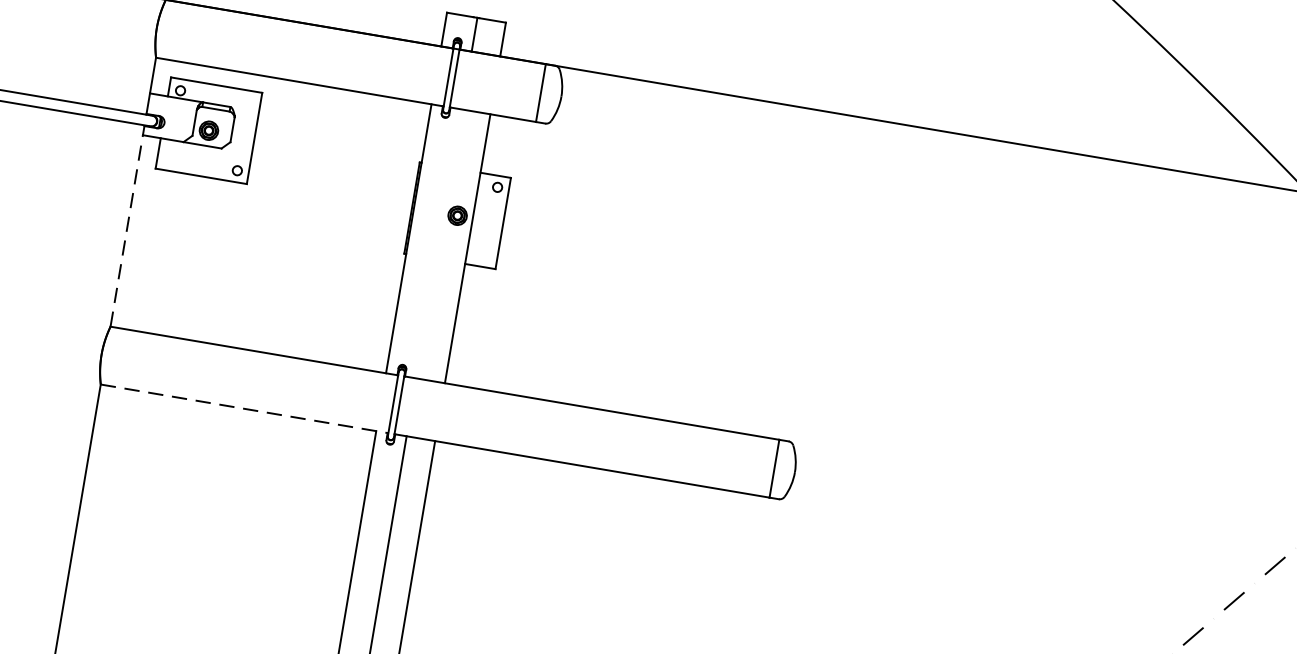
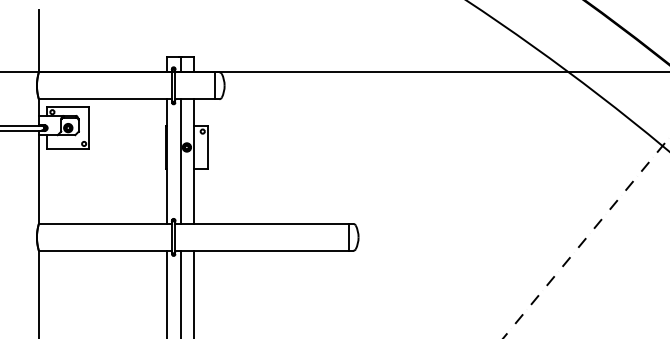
line: (126, 226) -> (38, 177), dashed -> solid
line: (438, 243) -> (180, 161), added
line: (244, 408) -> (105, 250), dashed -> solid

